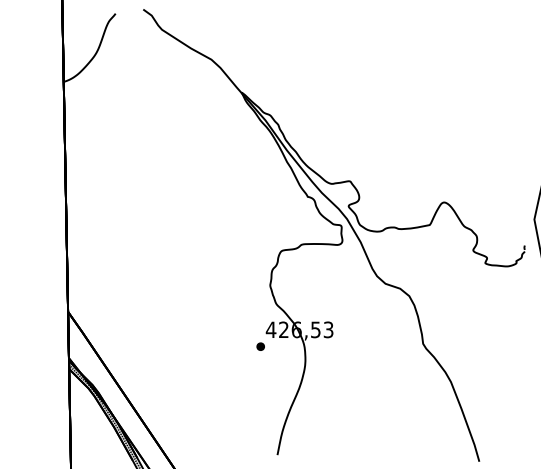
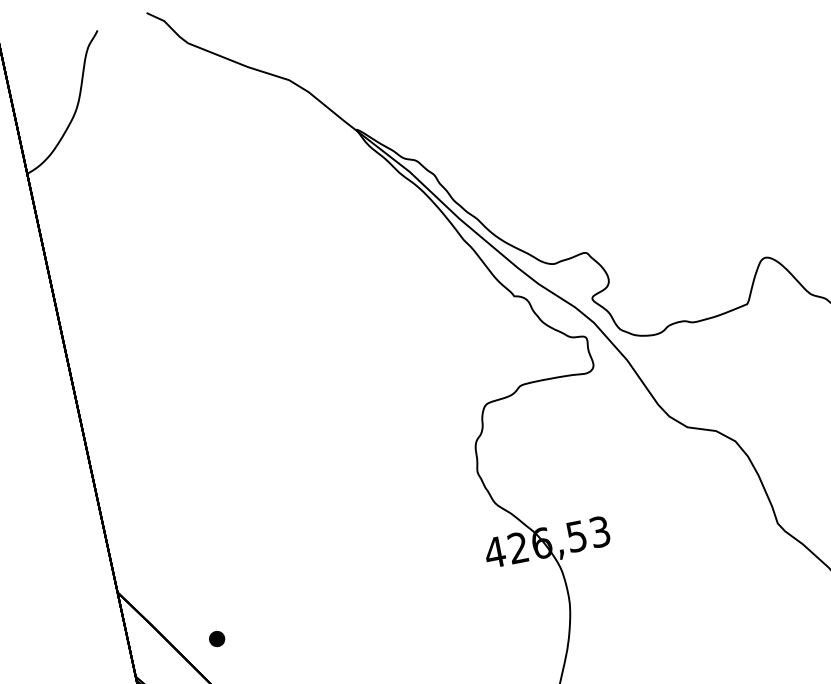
part: (260, 346) -> (216, 638), moved

